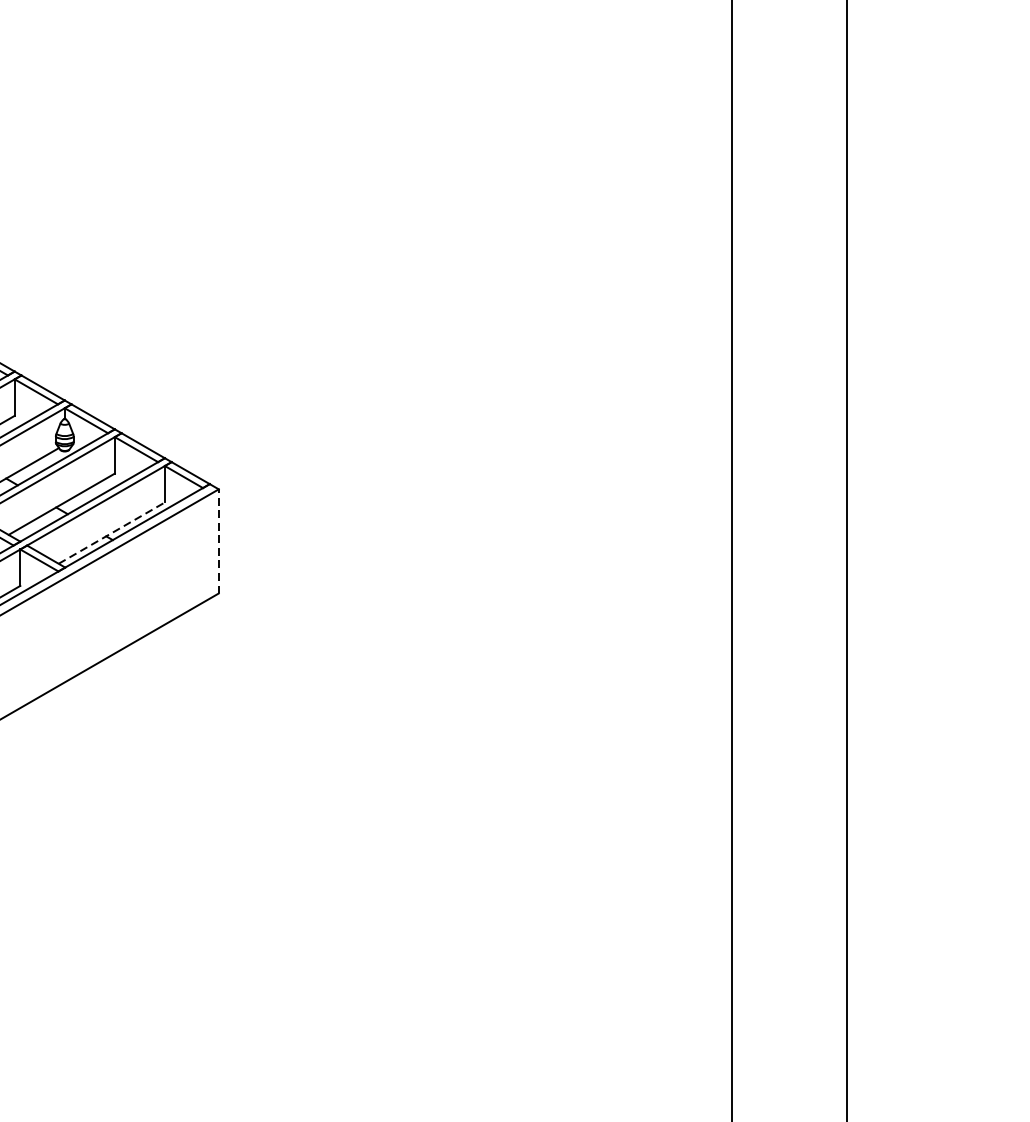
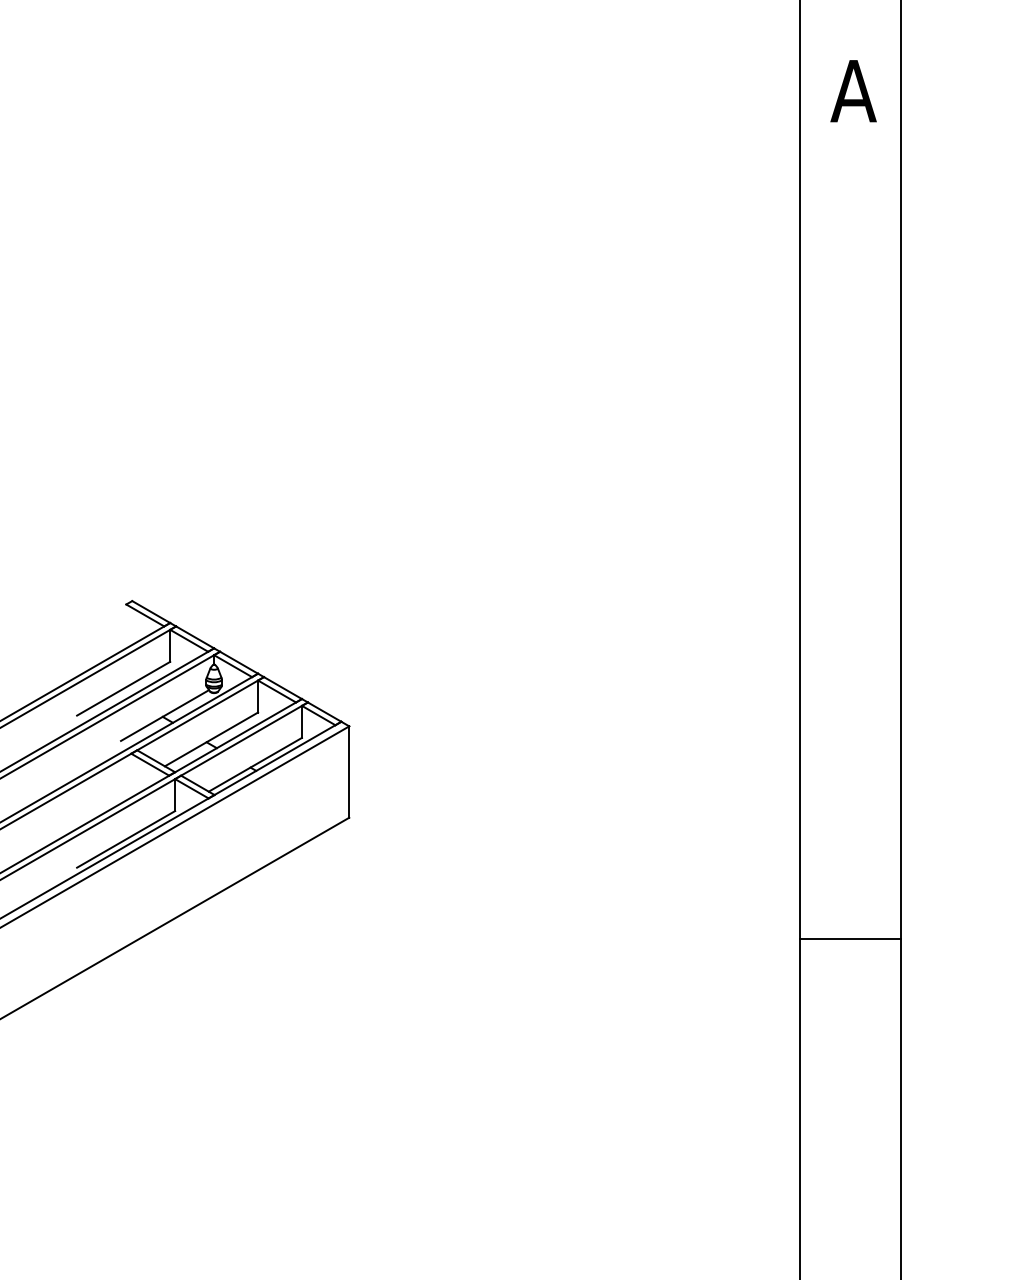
line: (111, 532) -> (255, 764), dashed -> solid
line: (219, 541) -> (349, 772), dashed -> solid
line: (789, 732) -> (850, 939), added

